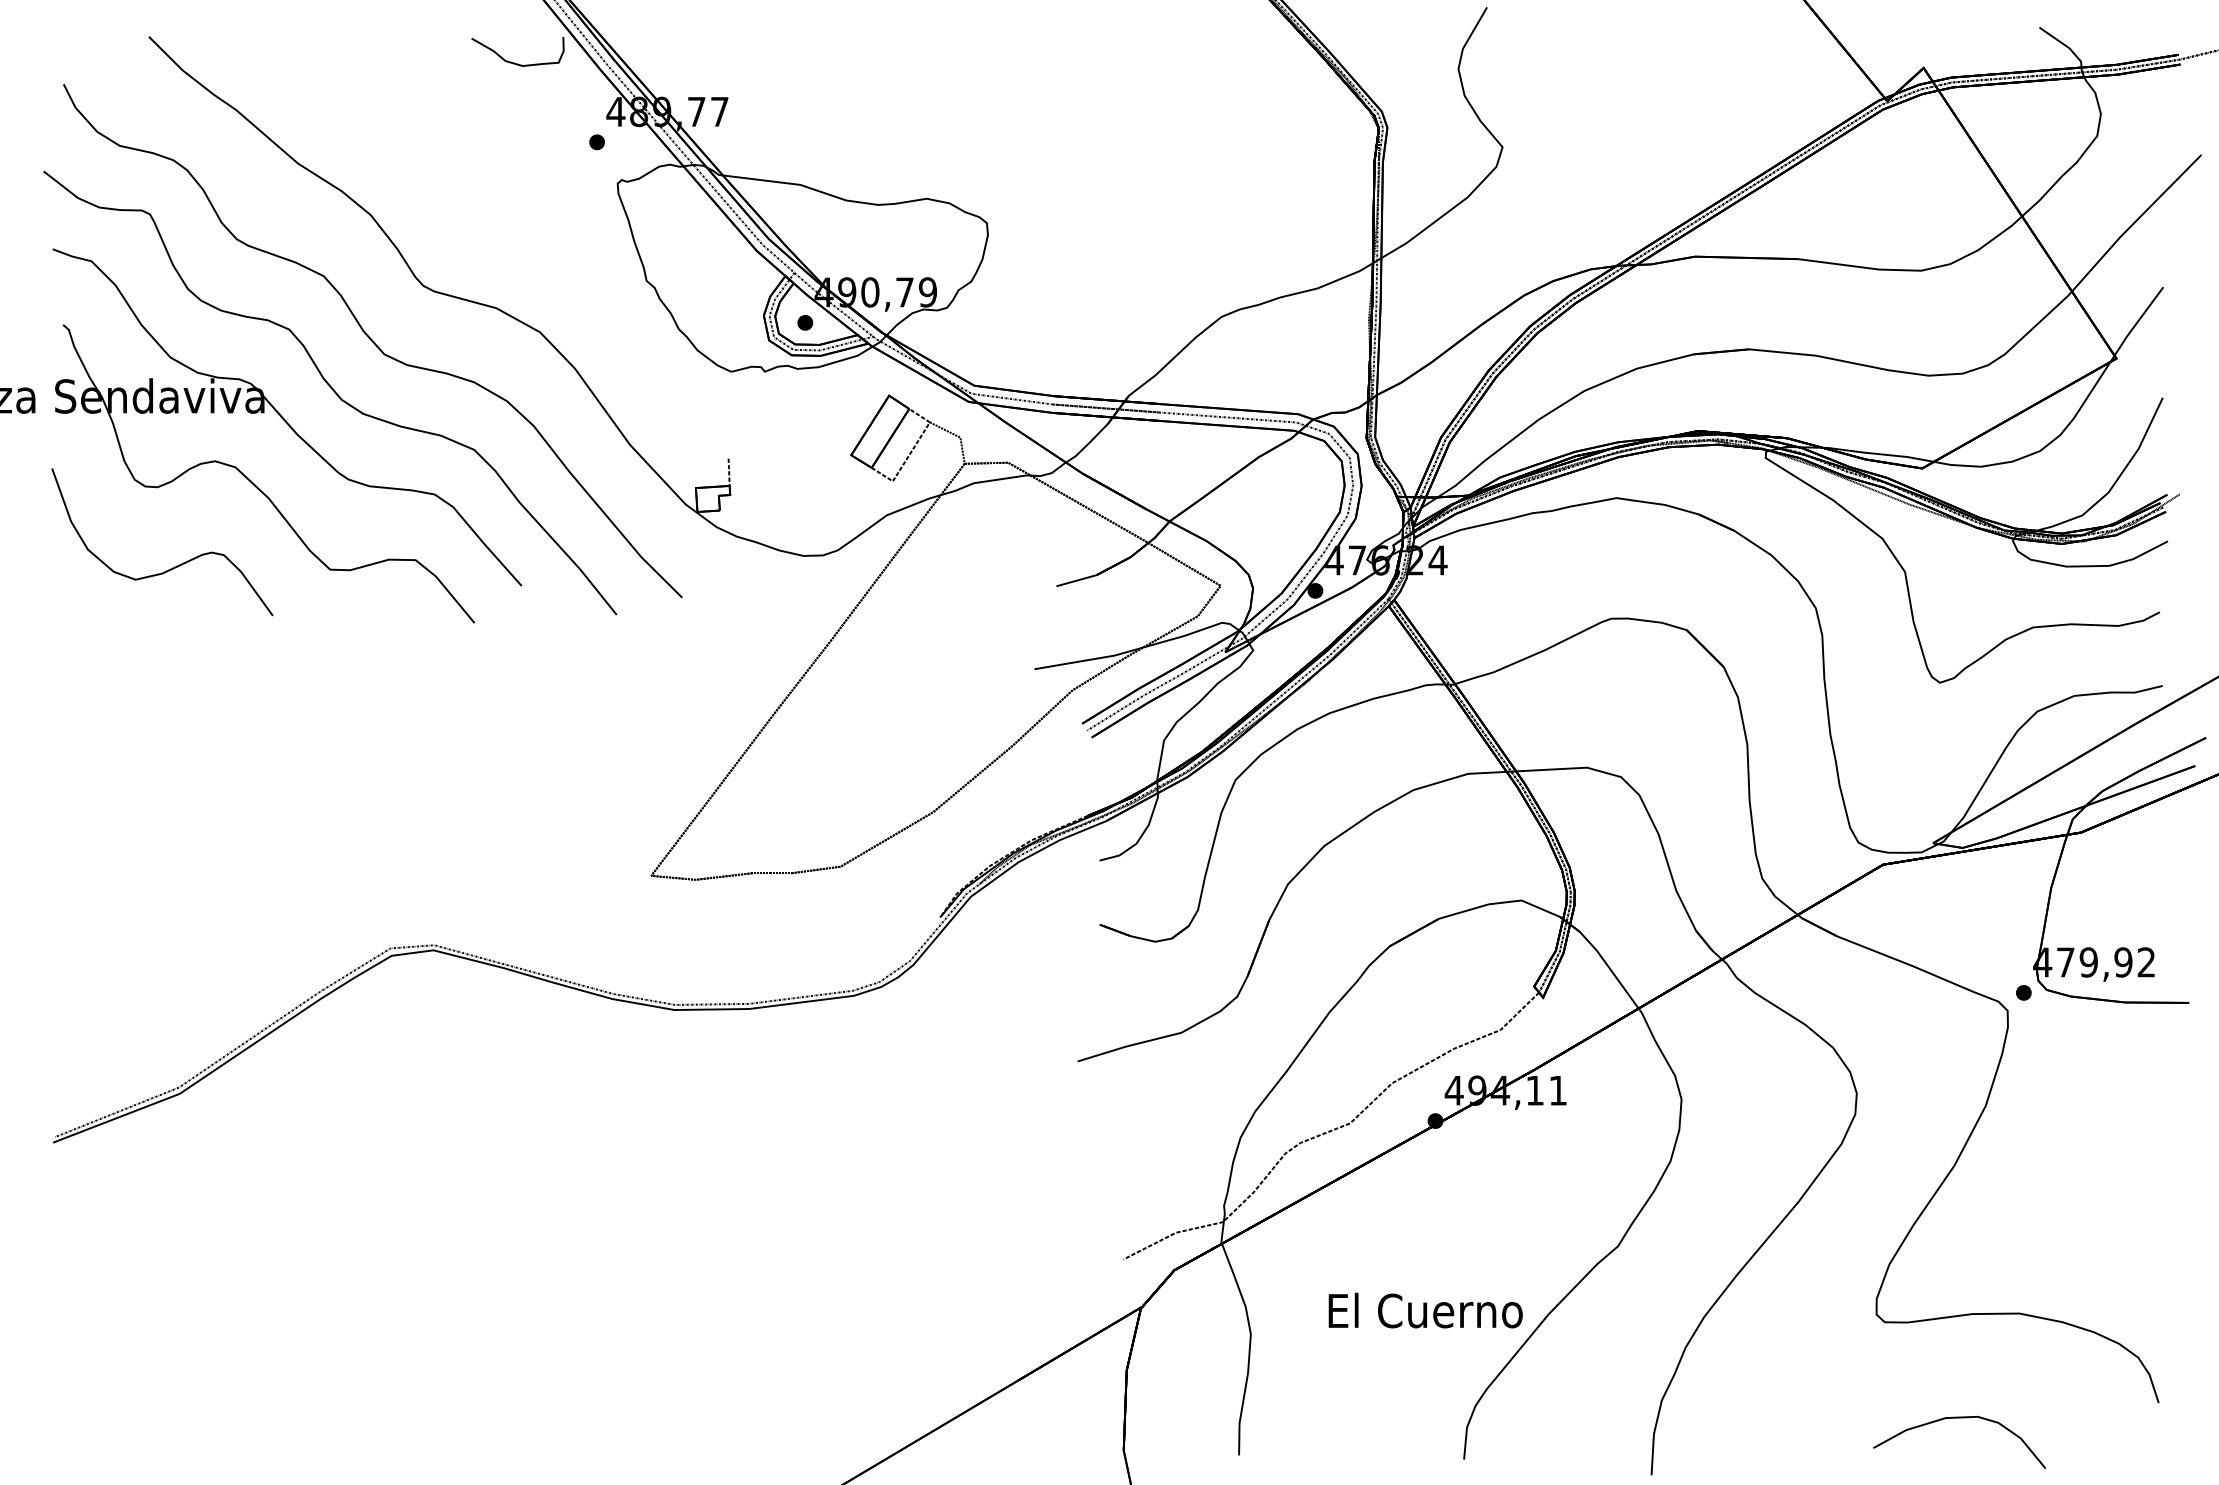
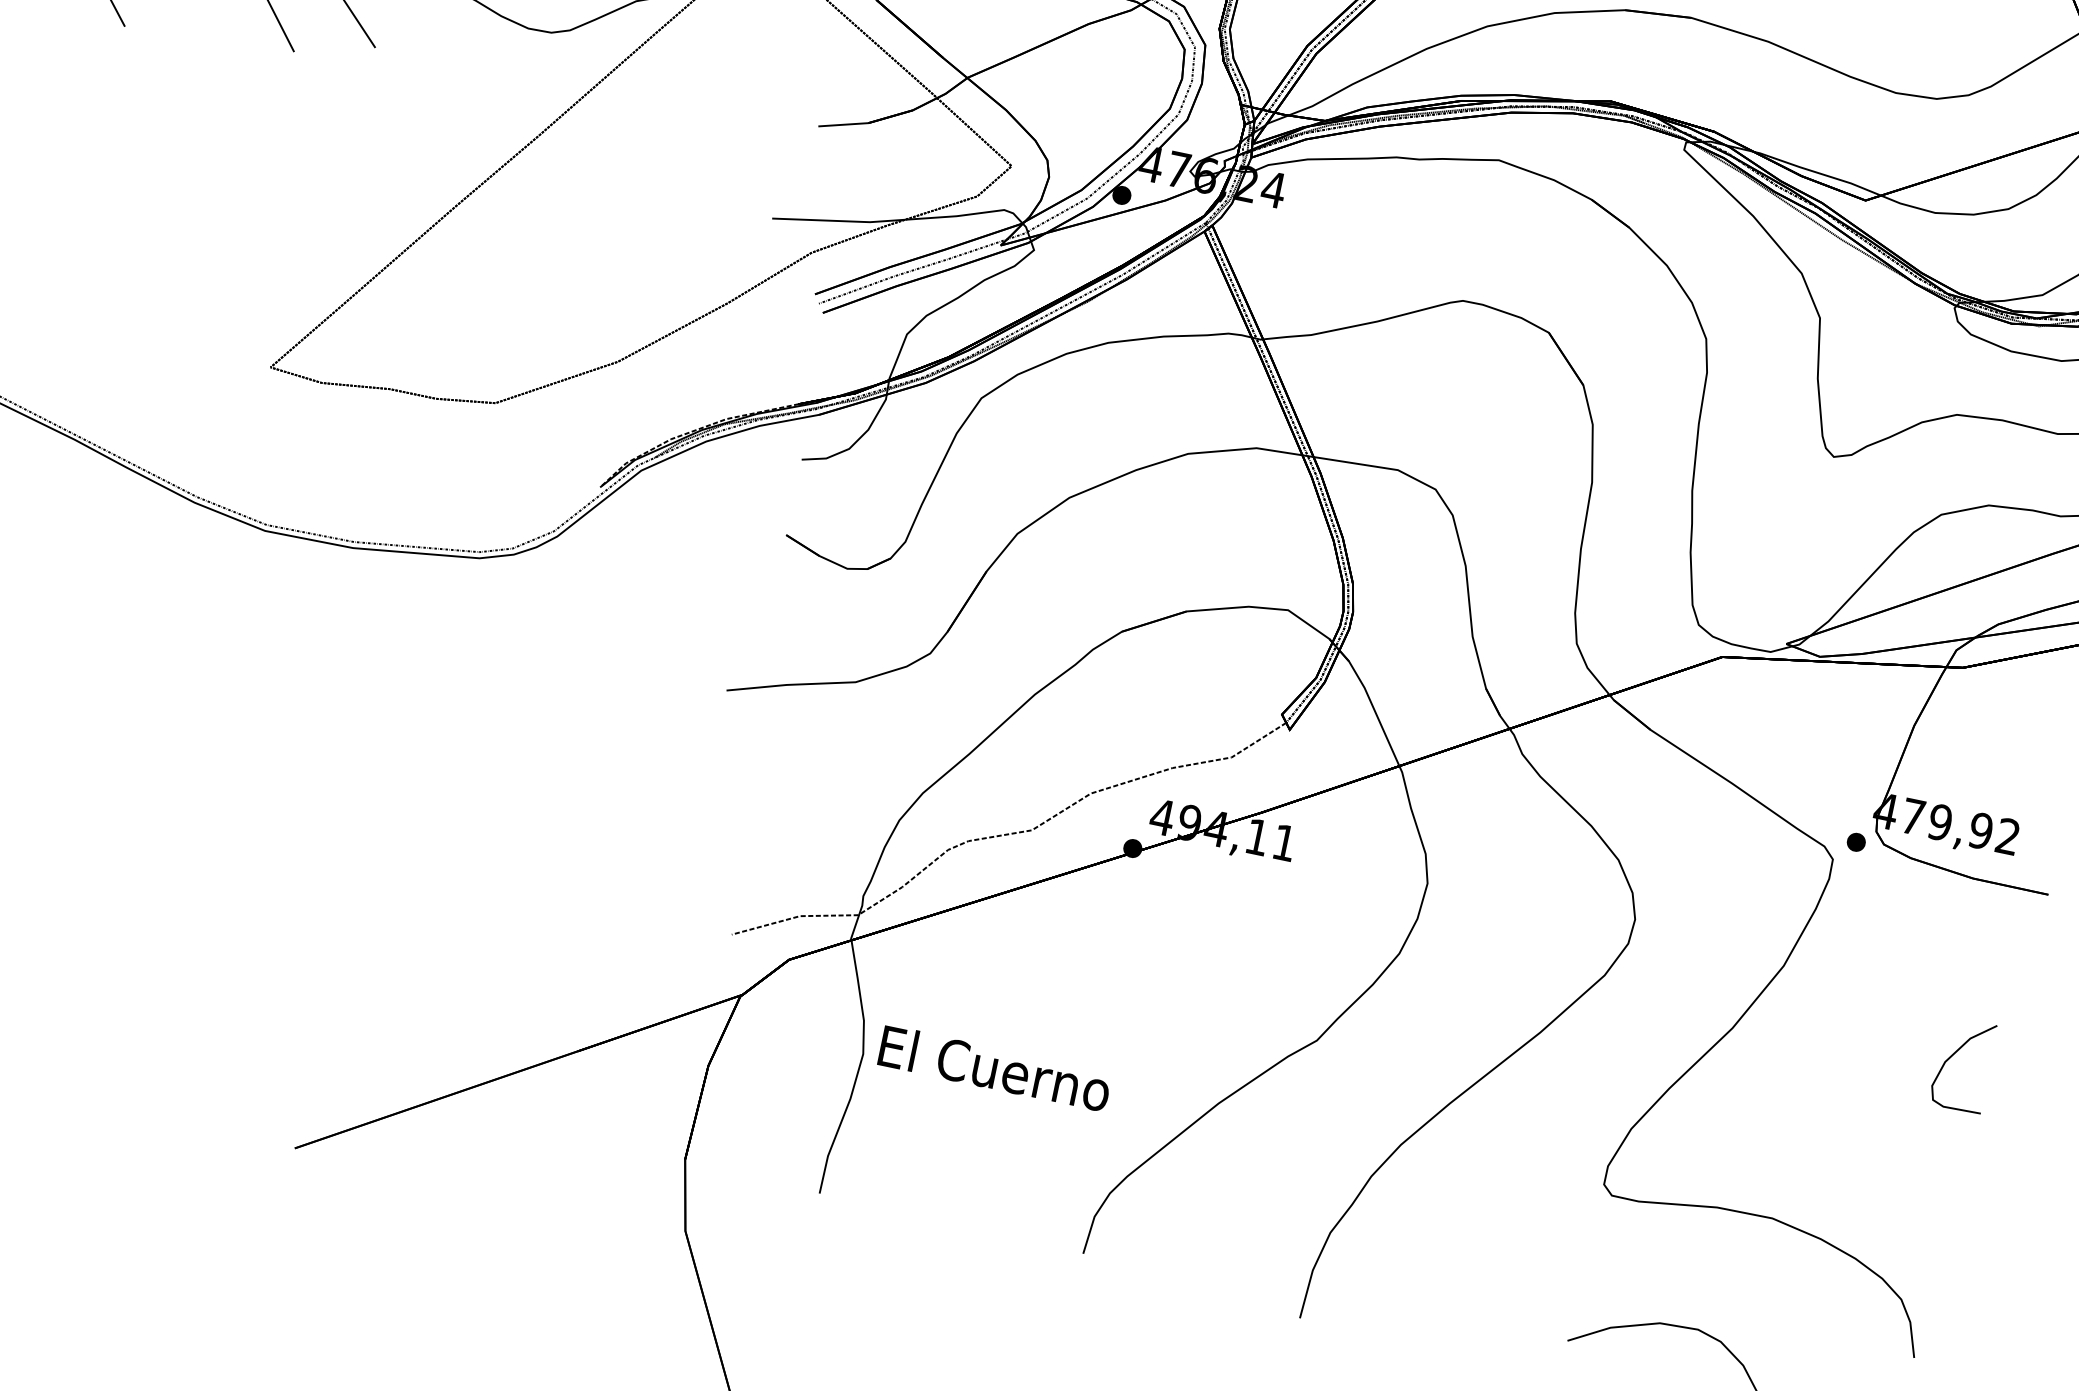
part: (2139, 1150) -> (1953, 1056), added
text: (1425, 1310) -> (994, 1068), moved

